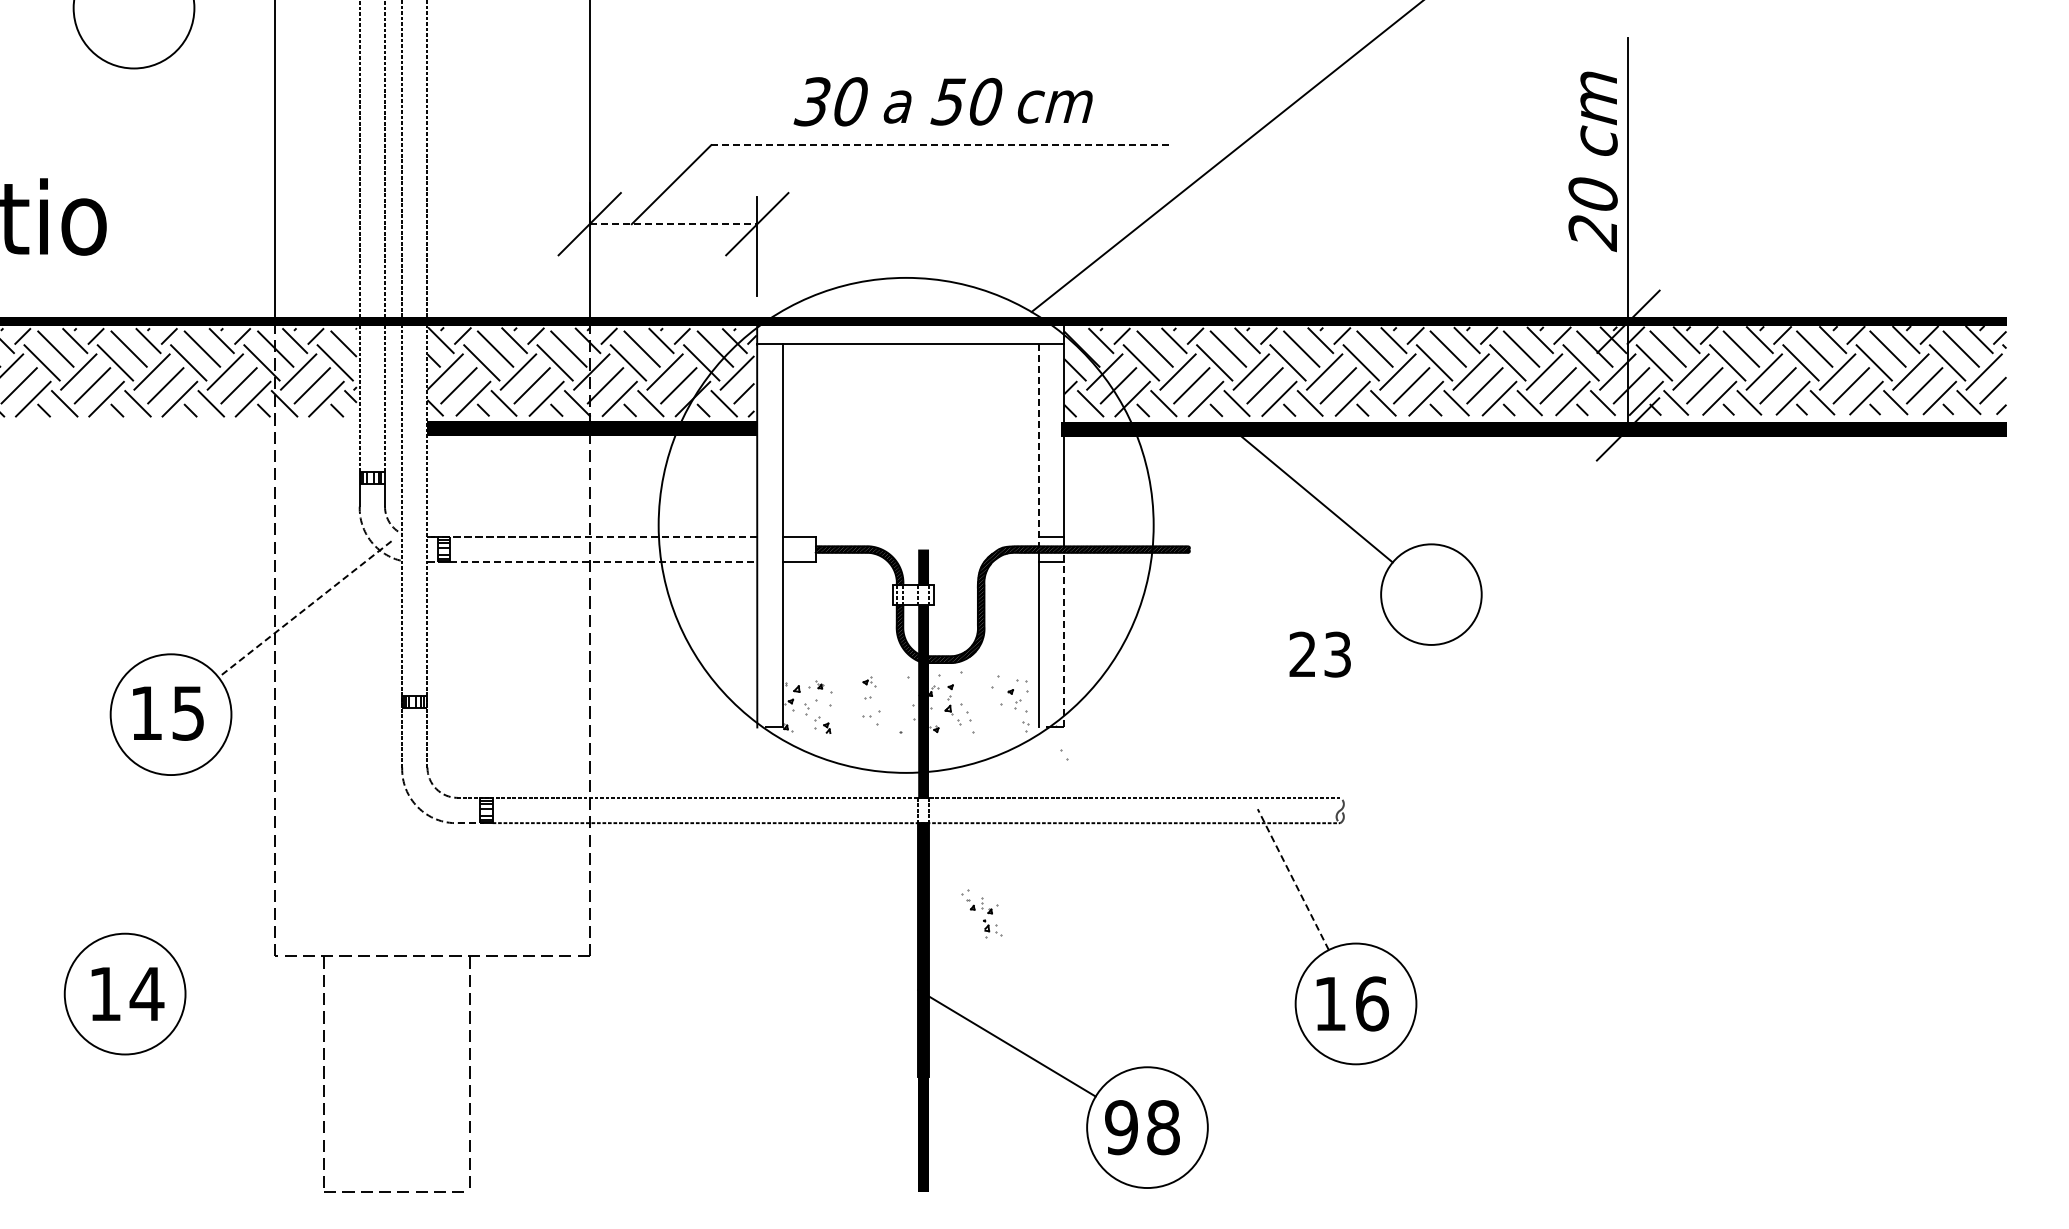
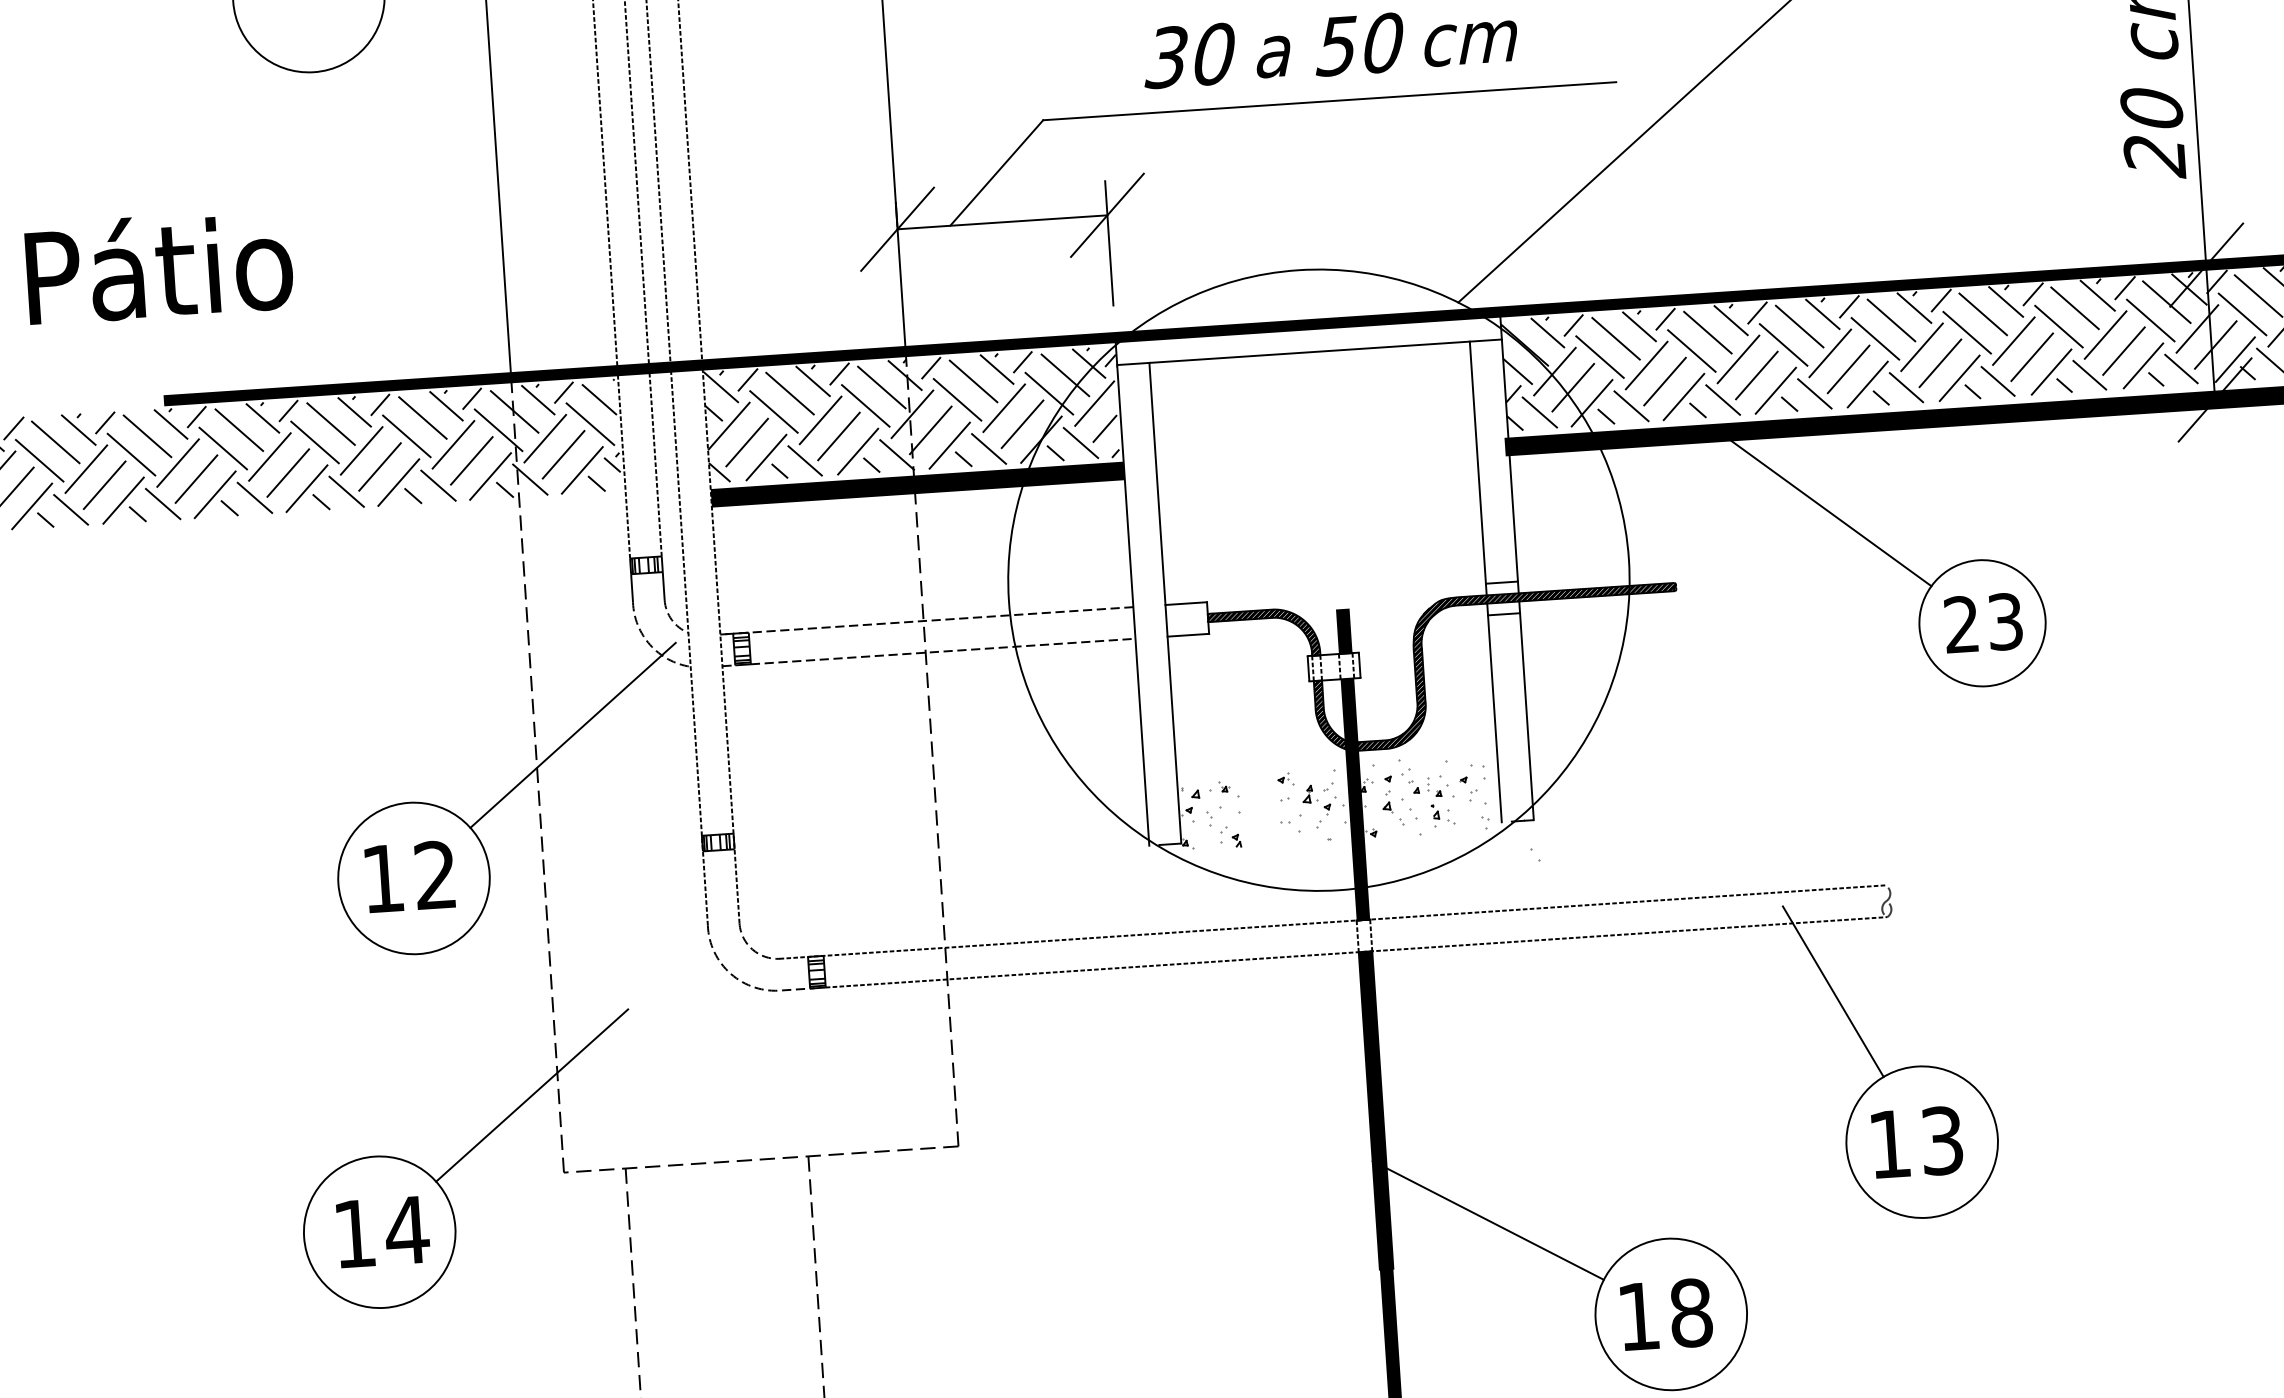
line: (940, 145) -> (1330, 101), dashed -> solid
line: (673, 224) -> (1002, 222), dashed -> solid
line: (1038, 445) -> (1478, 469), dashed -> solid
line: (304, 609) -> (572, 735), dashed -> solid
line: (1064, 639) -> (1526, 709), dashed -> solid
text: (1319, 654) -> (1982, 623), moved
part: (894, 704) -> (1319, 805), added
text: (187, 712) -> (434, 874), 15 -> 12
line: (1293, 879) -> (1833, 991), dashed -> solid
line: (253, 893) -> (532, 1095), added
part: (981, 913) -> (1428, 797), moved
text: (1372, 1003) -> (1942, 1140), 16 -> 13
text: (1121, 1127) -> (1638, 1316), 98 -> 18

